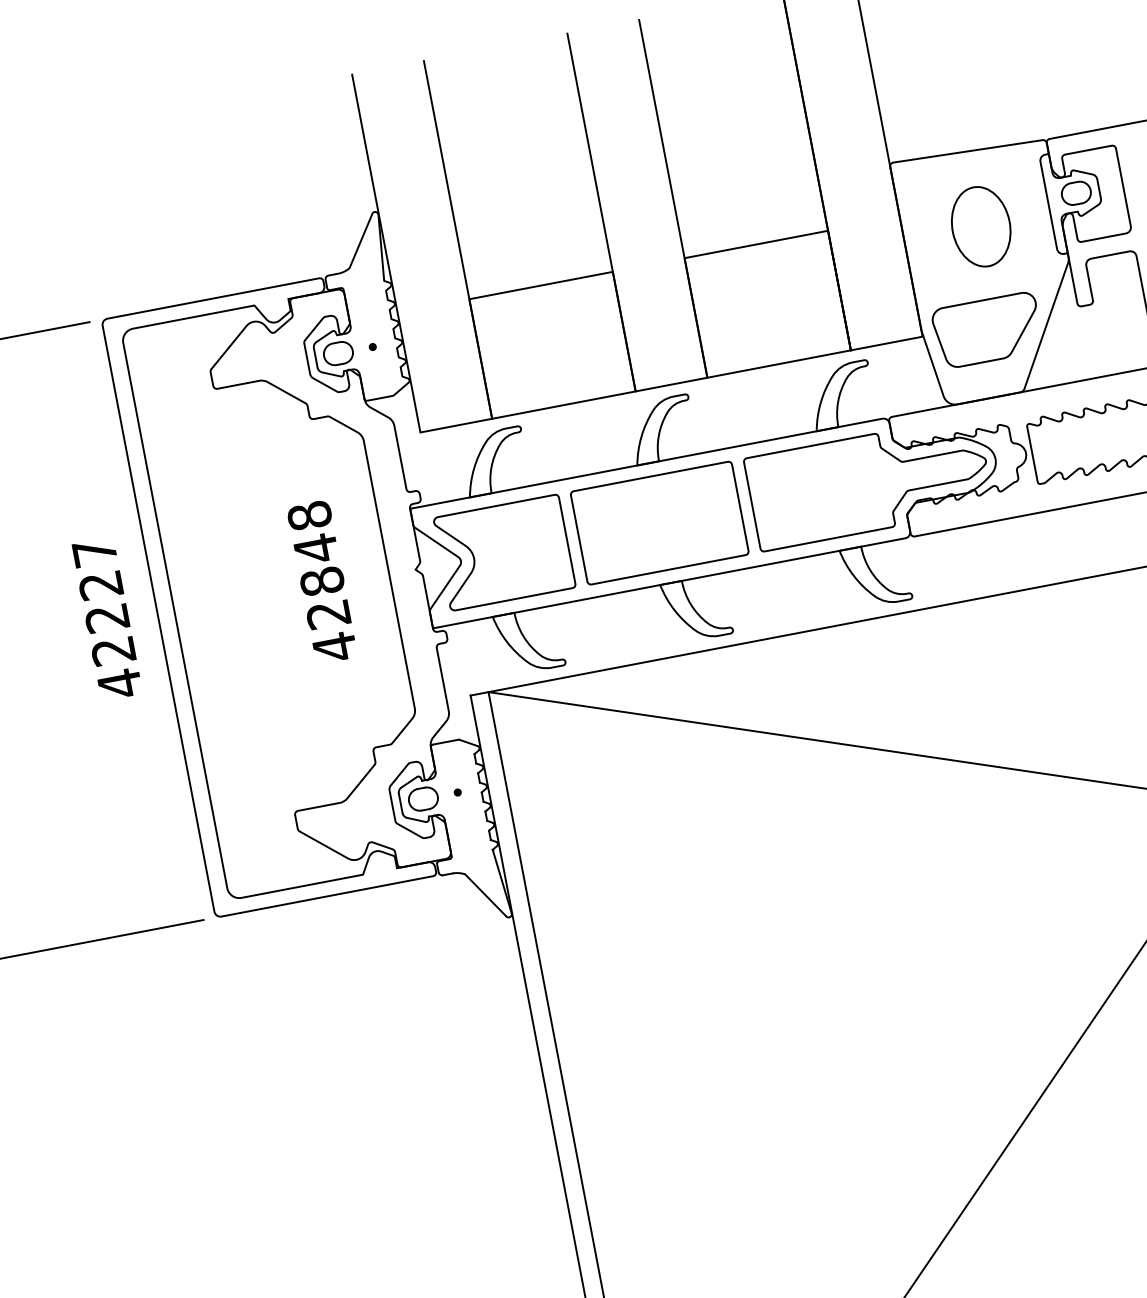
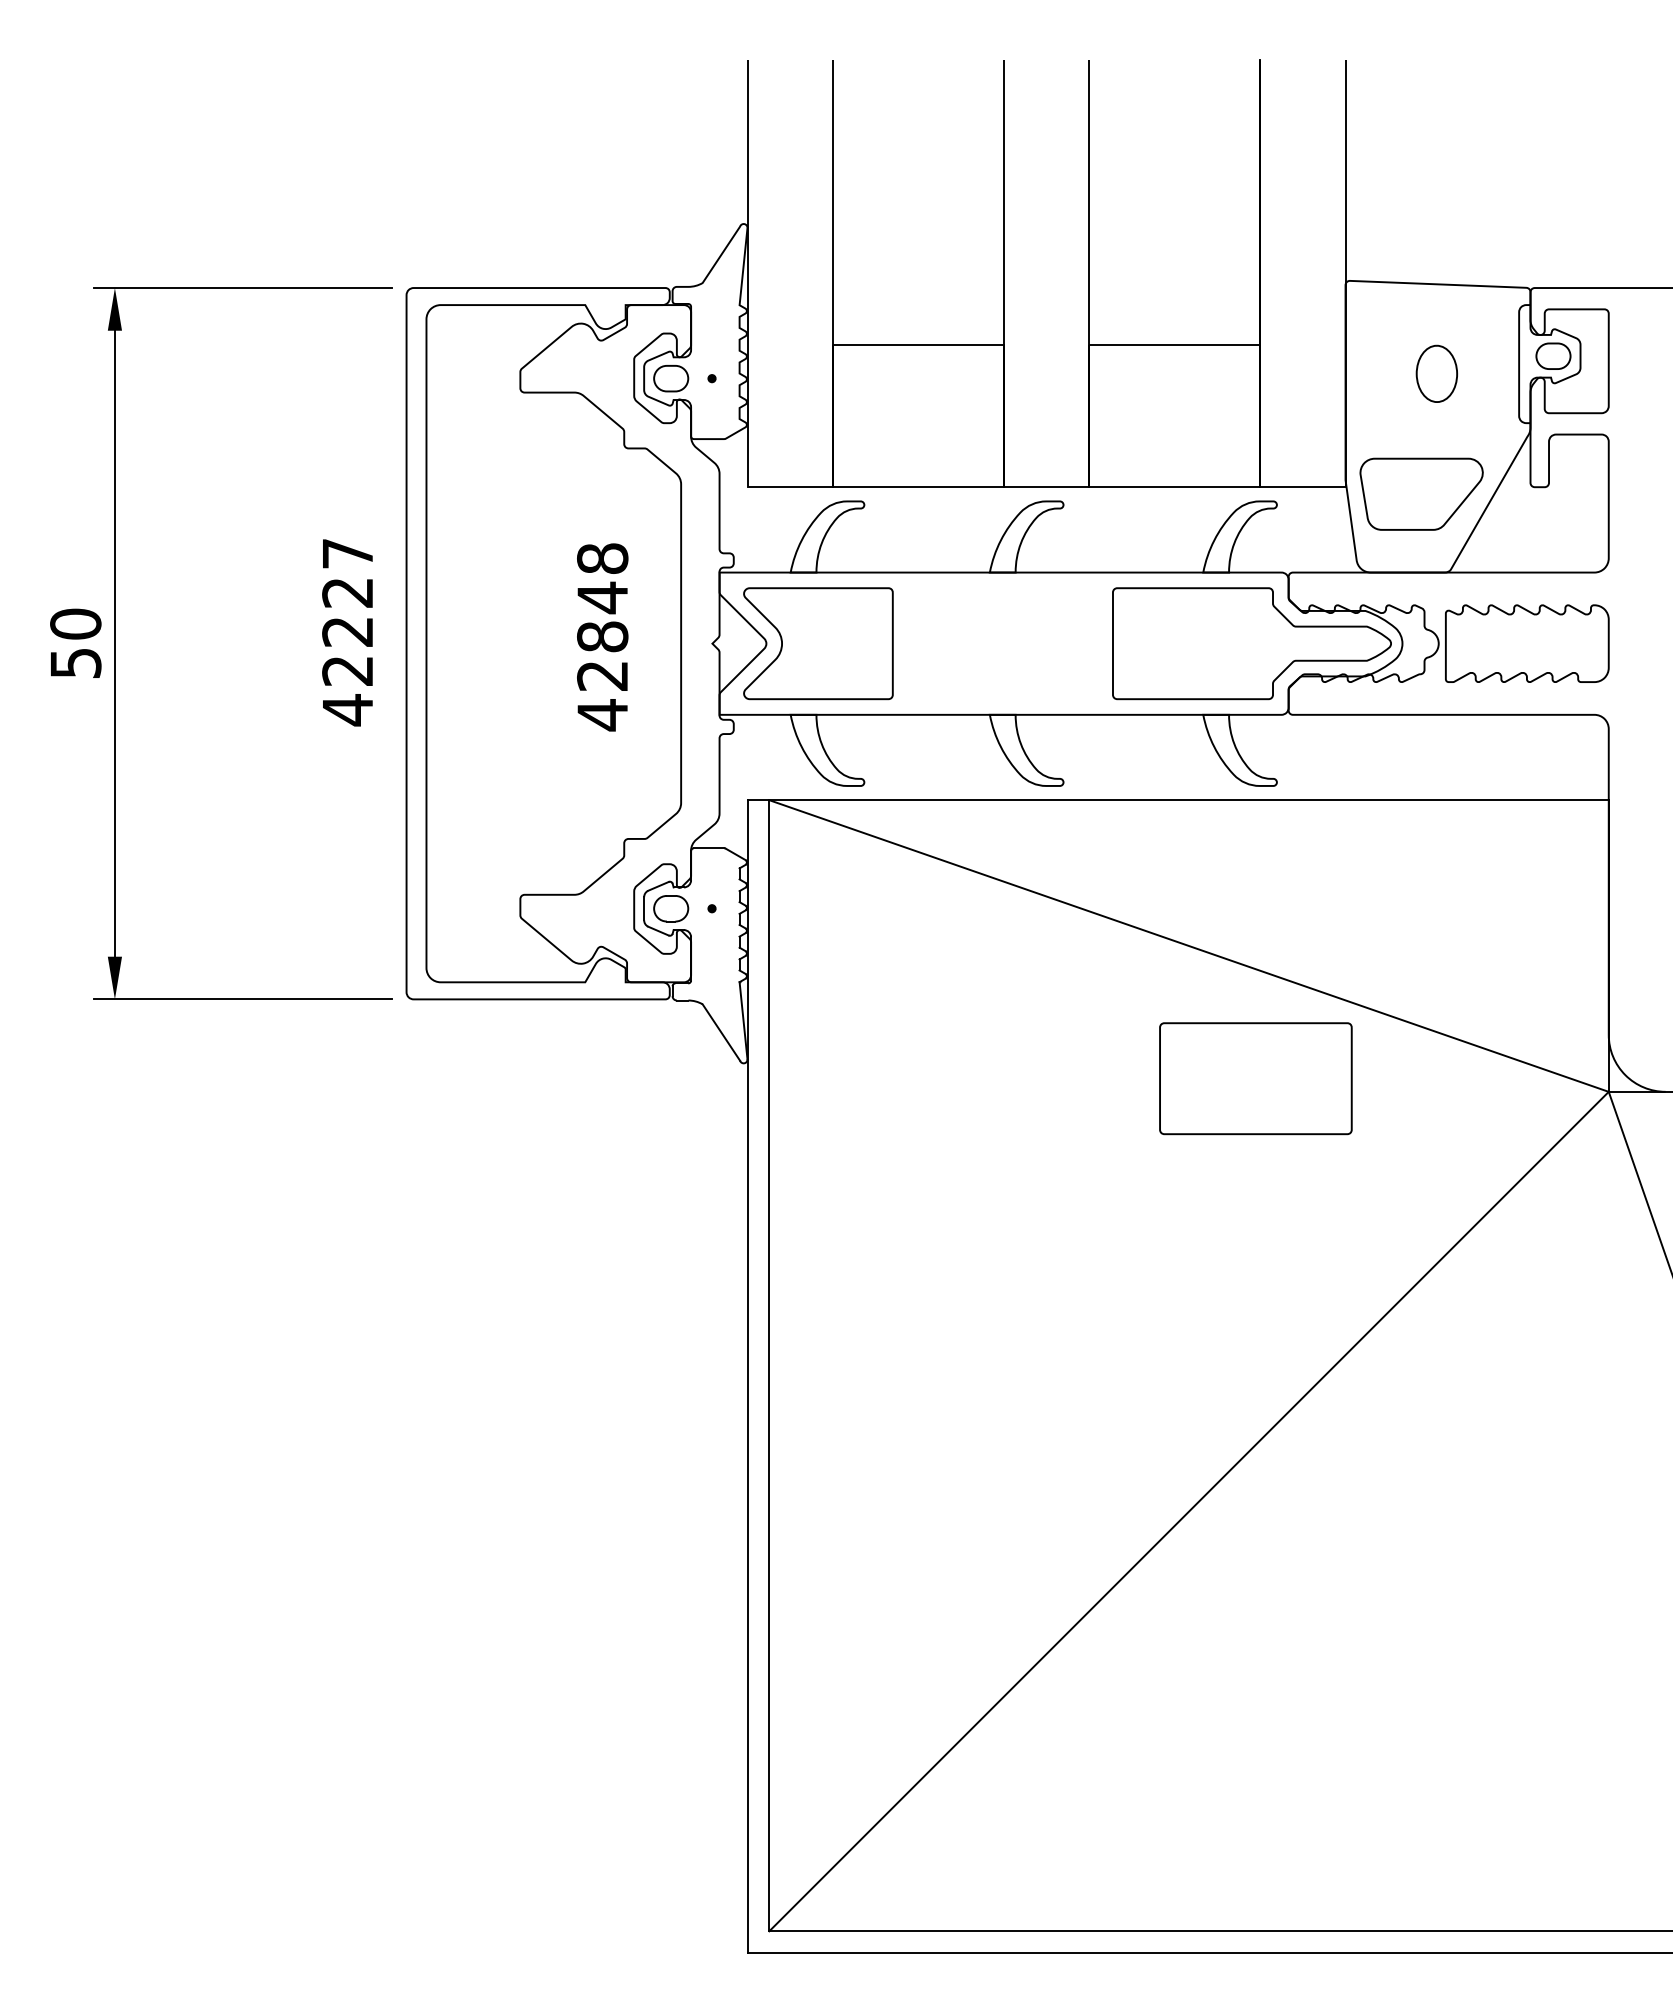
part: (980, 226) -> (1436, 373), size x0.6
part: (659, 523) -> (1255, 1078), moved

